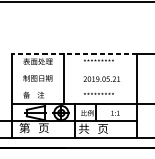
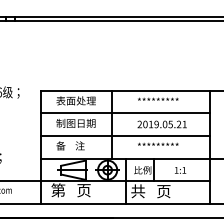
line: (74, 53) -> (125, 90), dashed -> solid
line: (74, 70) -> (125, 113), added
line: (74, 87) -> (125, 135), added

